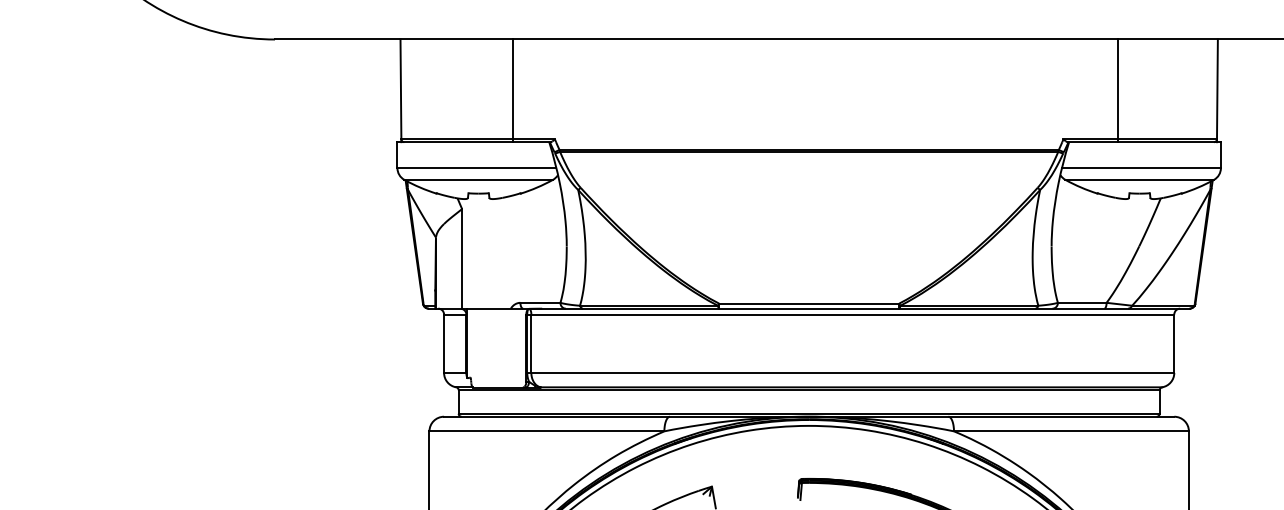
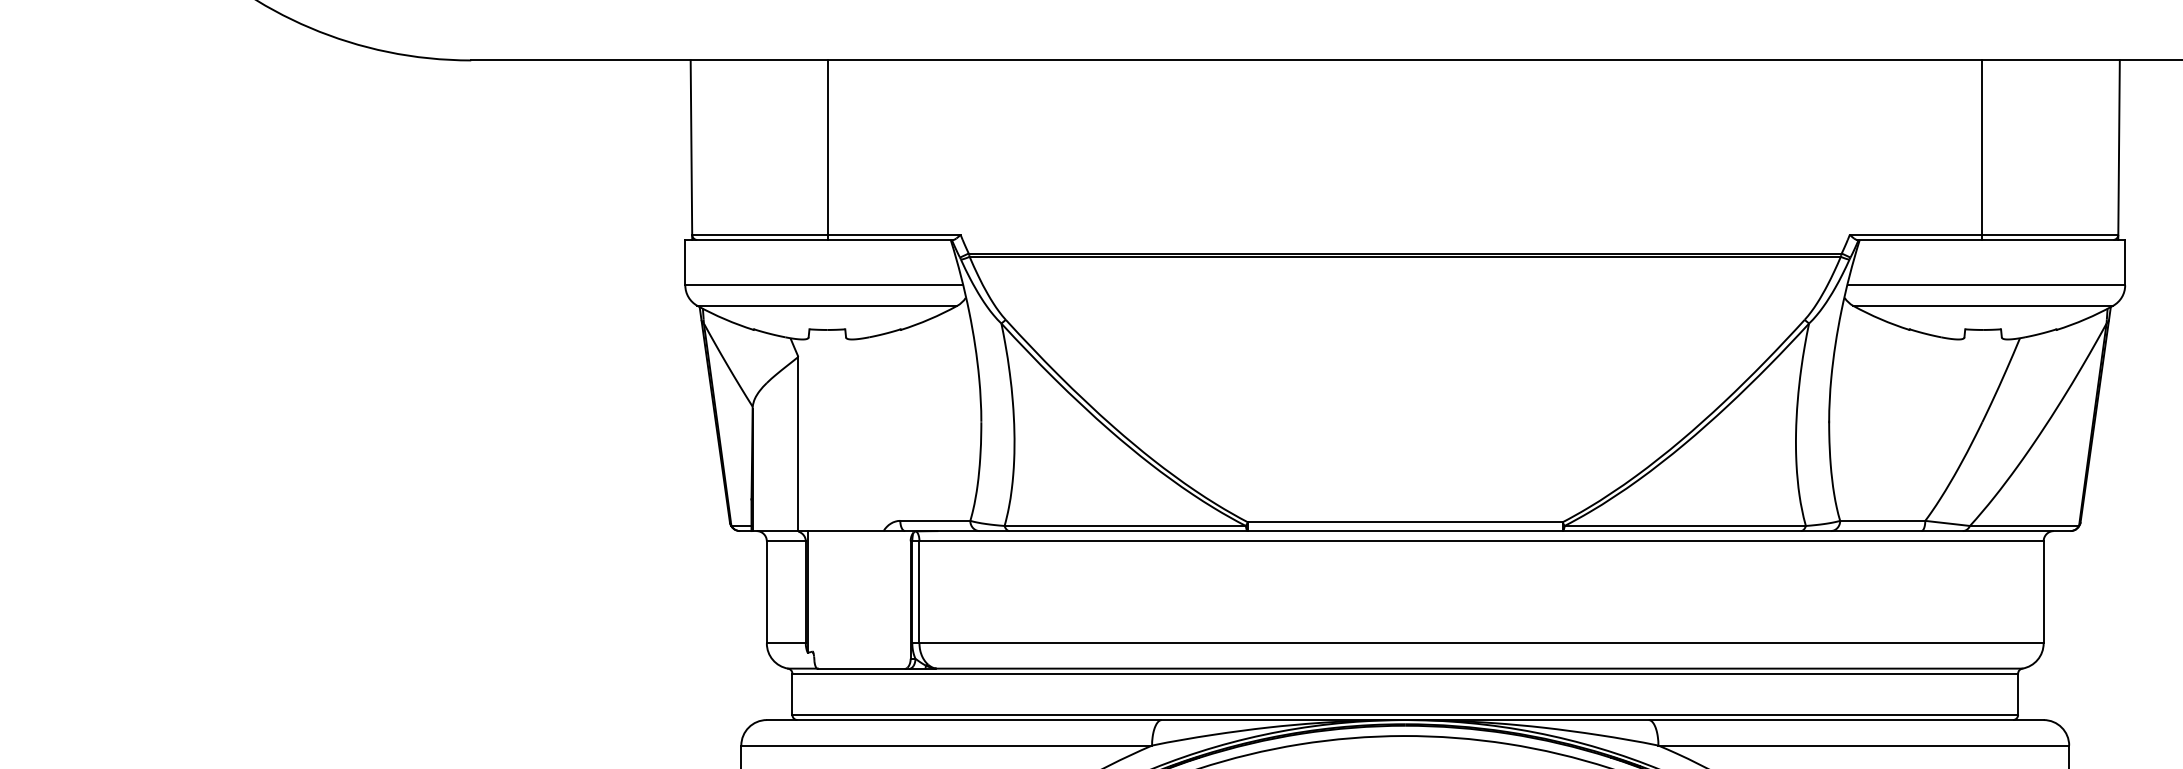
line: (513, 90) -> (828, 149), moved
line: (1118, 90) -> (1982, 149), moved

